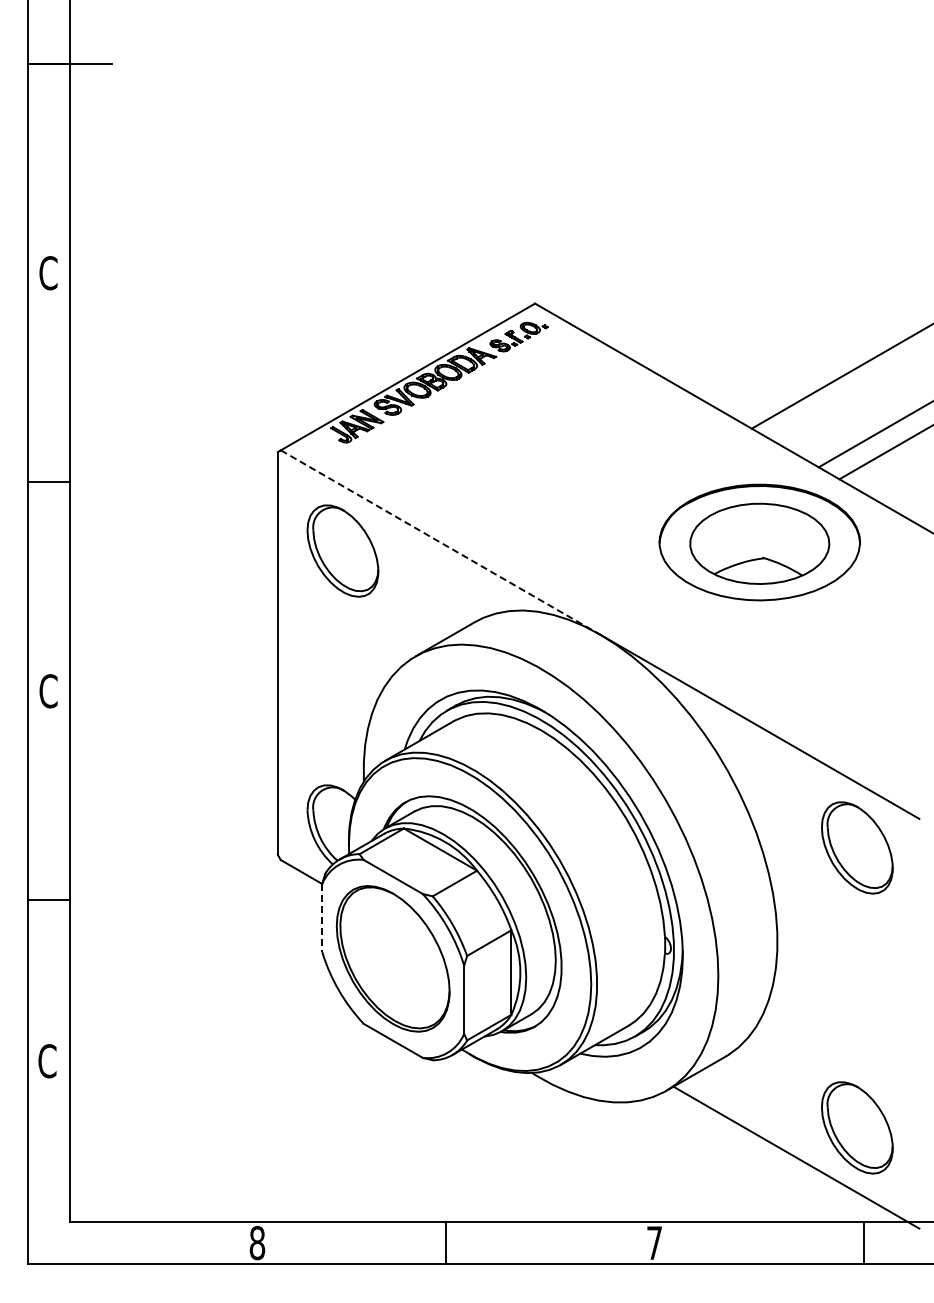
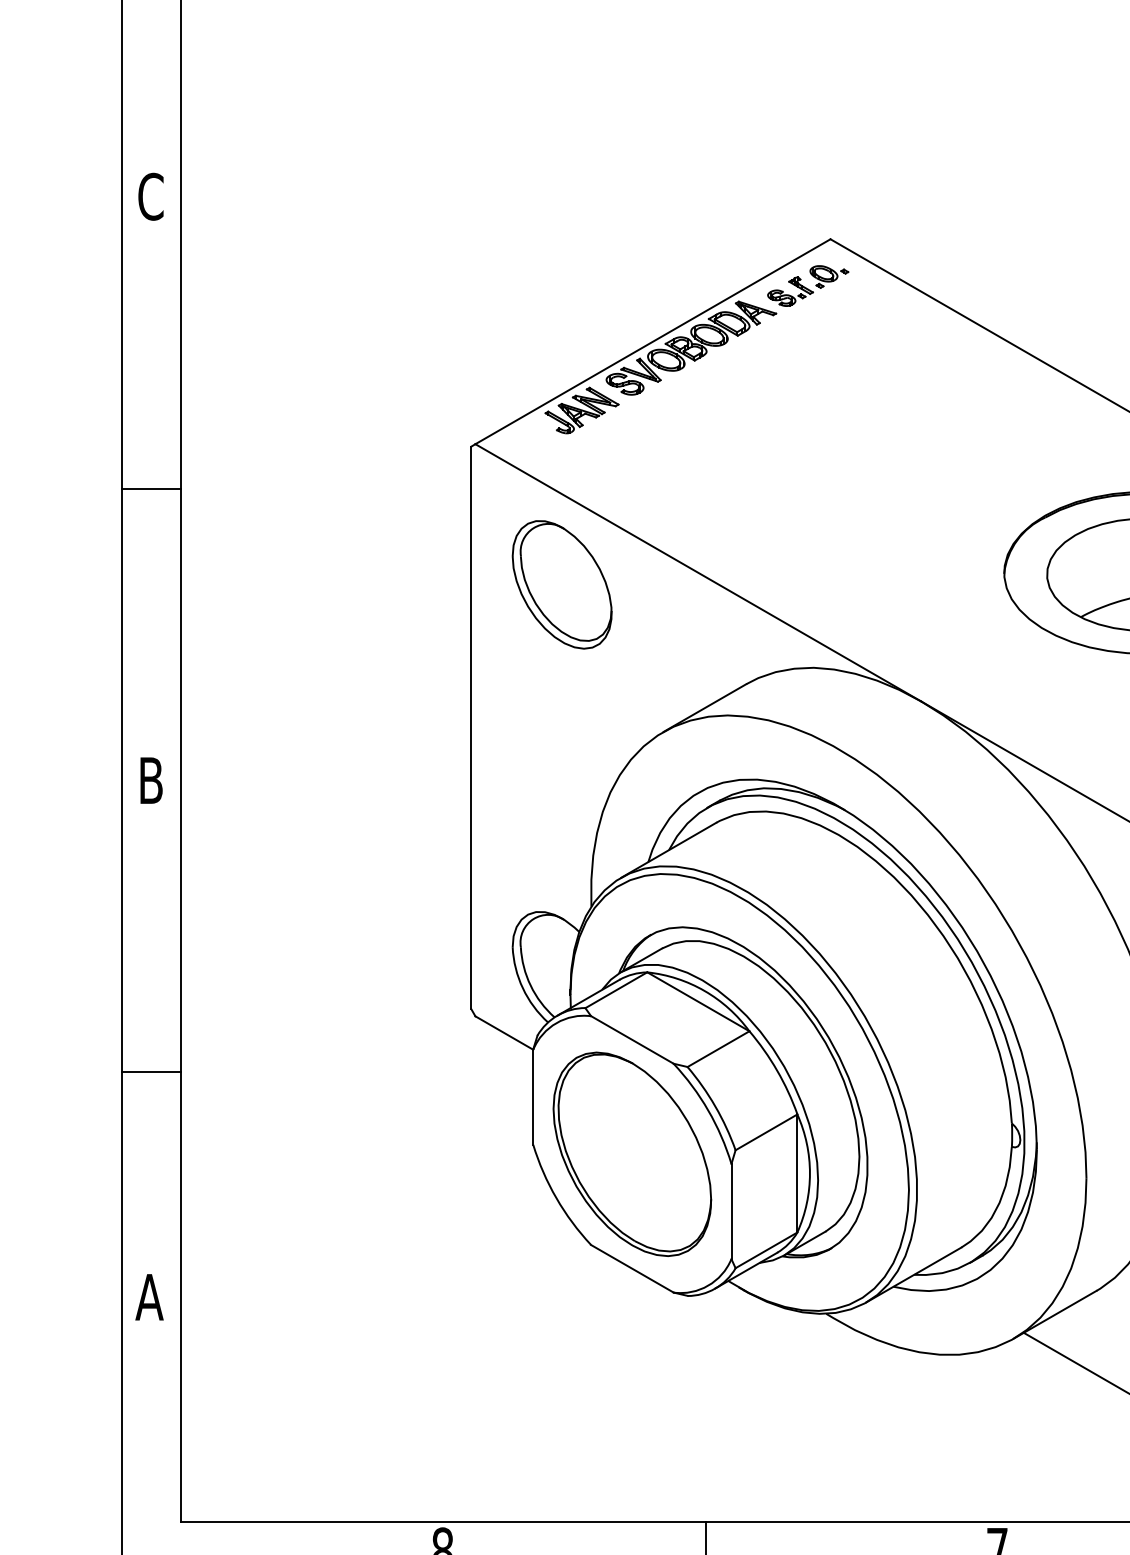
line: (440, 542) -> (698, 572), dashed -> solid
text: (48, 691) -> (150, 780), C -> B
line: (322, 918) -> (533, 1097), dashed -> solid
text: (47, 1061) -> (149, 1297), C -> A

